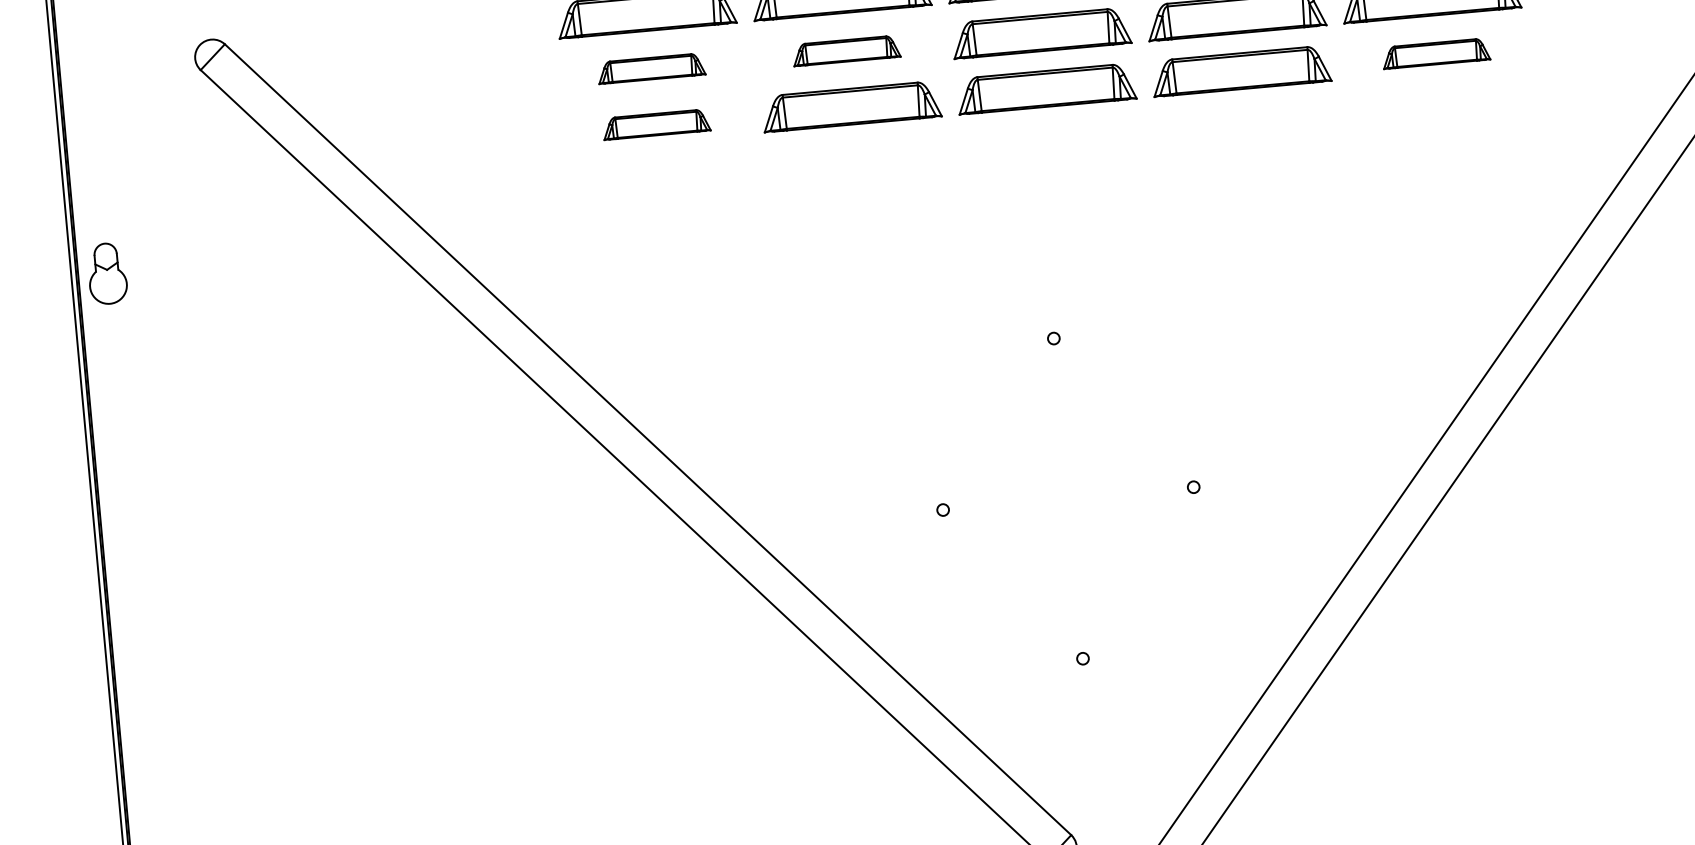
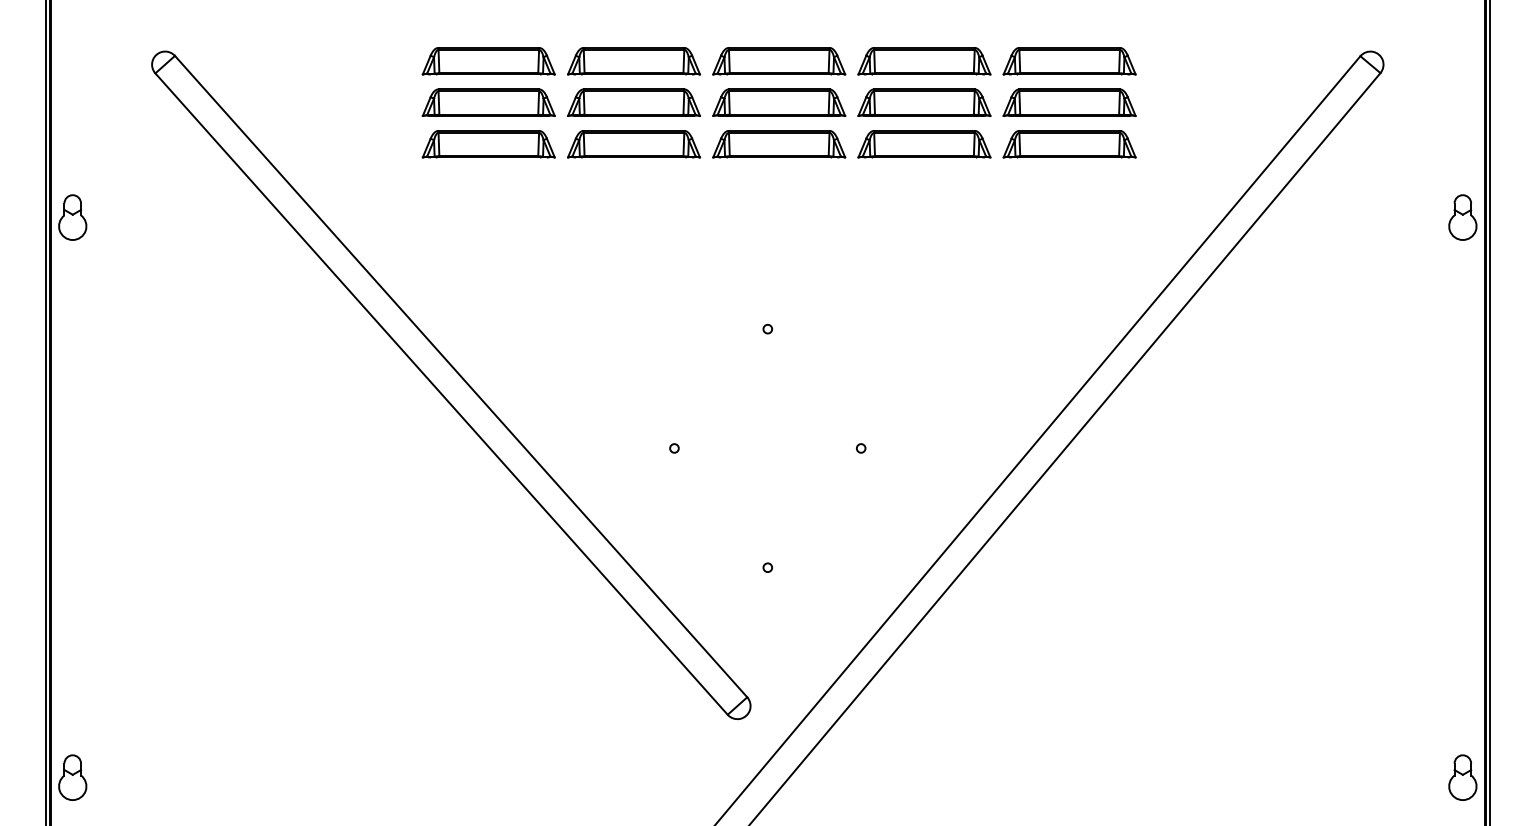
part: (845, 50) -> (633, 102), size x1.67
part: (1436, 53) -> (1069, 144), size x1.67
part: (651, 68) -> (488, 102), size x1.67
part: (656, 124) -> (488, 144), size x1.67

